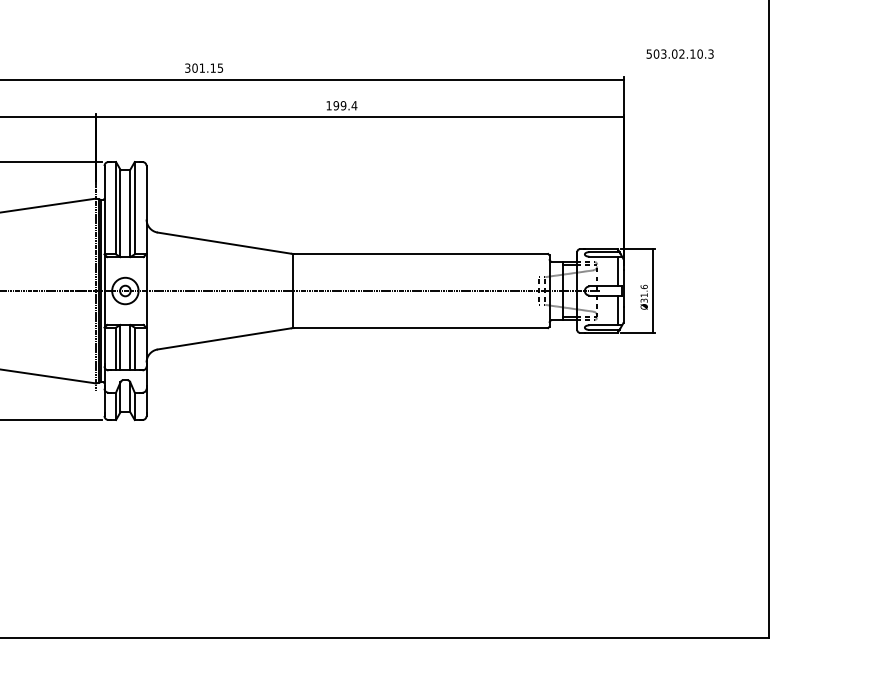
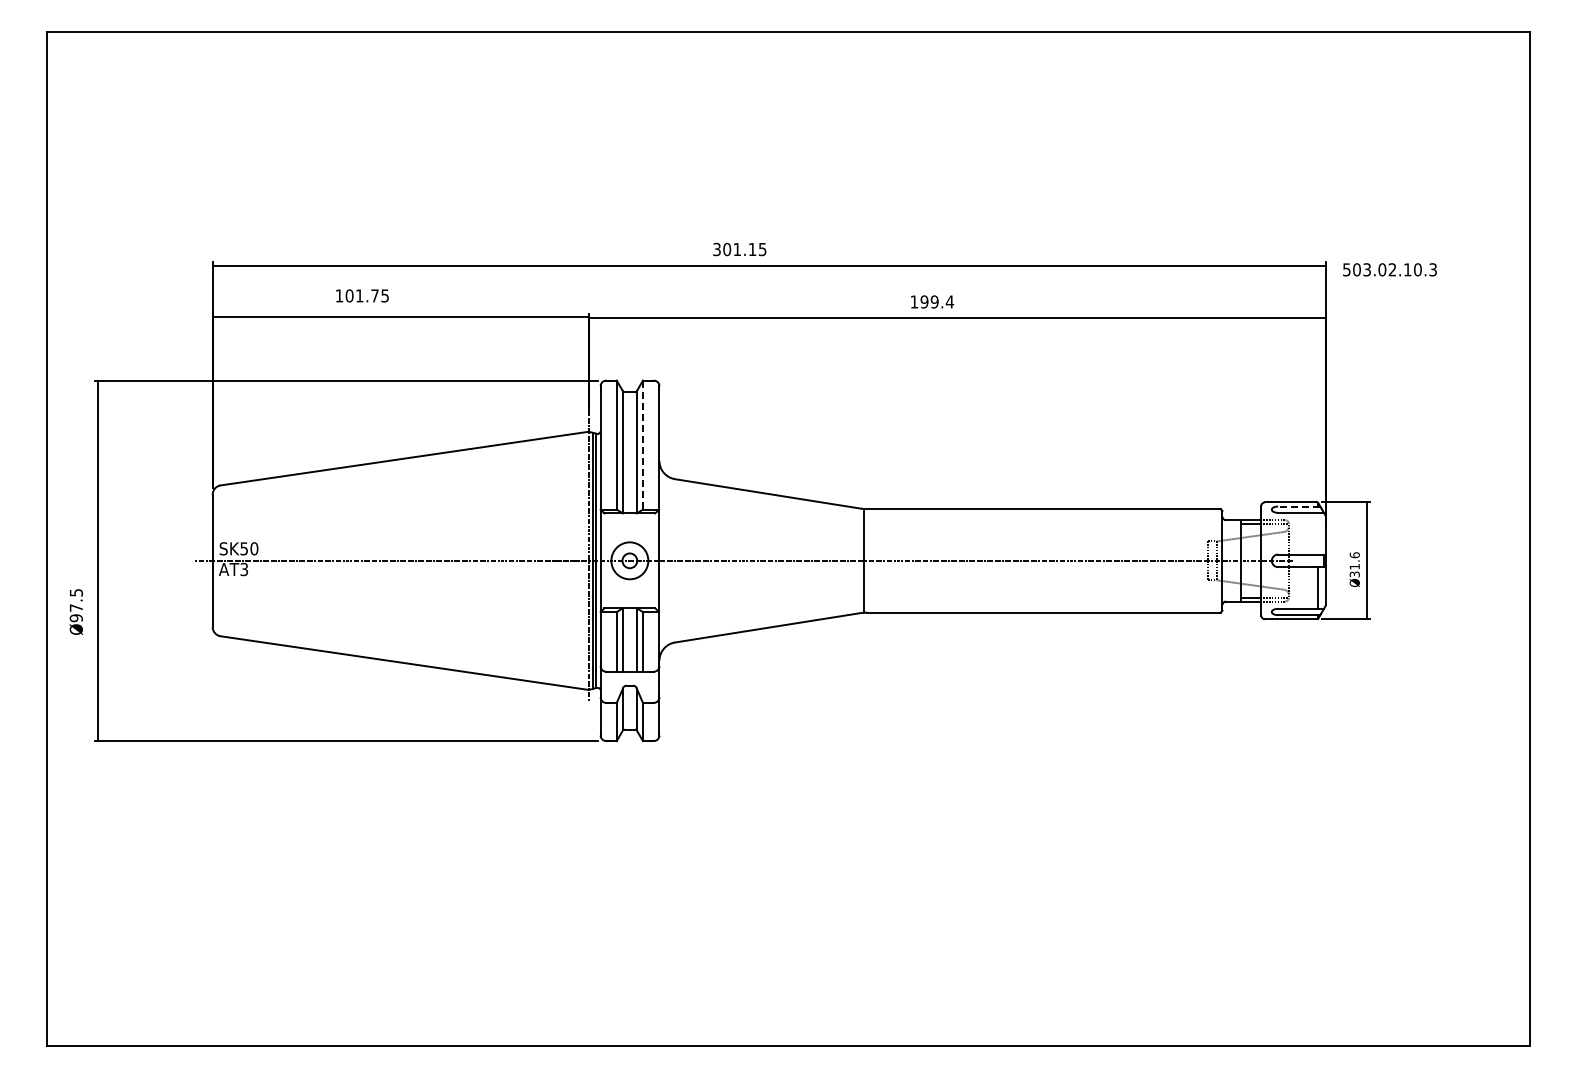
text: (679, 53) -> (1389, 269), moved
line: (134, 208) -> (642, 445), solid -> dashed
line: (603, 252) -> (1298, 506), solid -> dashed
line: (617, 271) -> (1317, 533), removed

